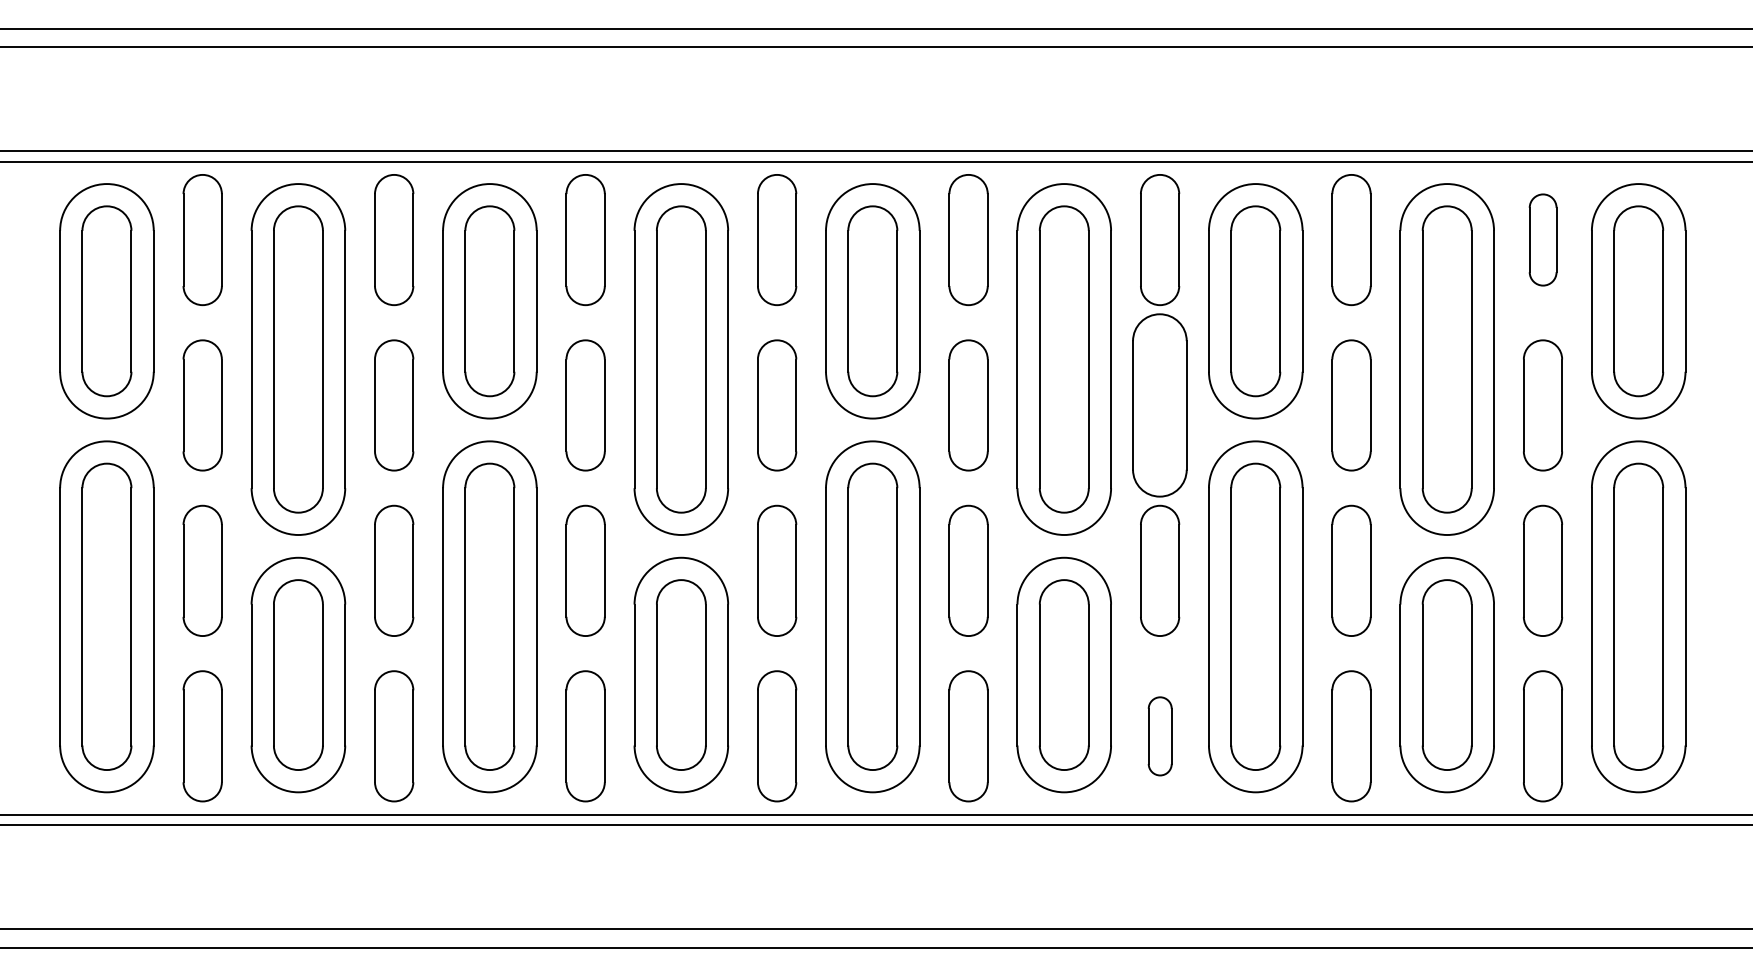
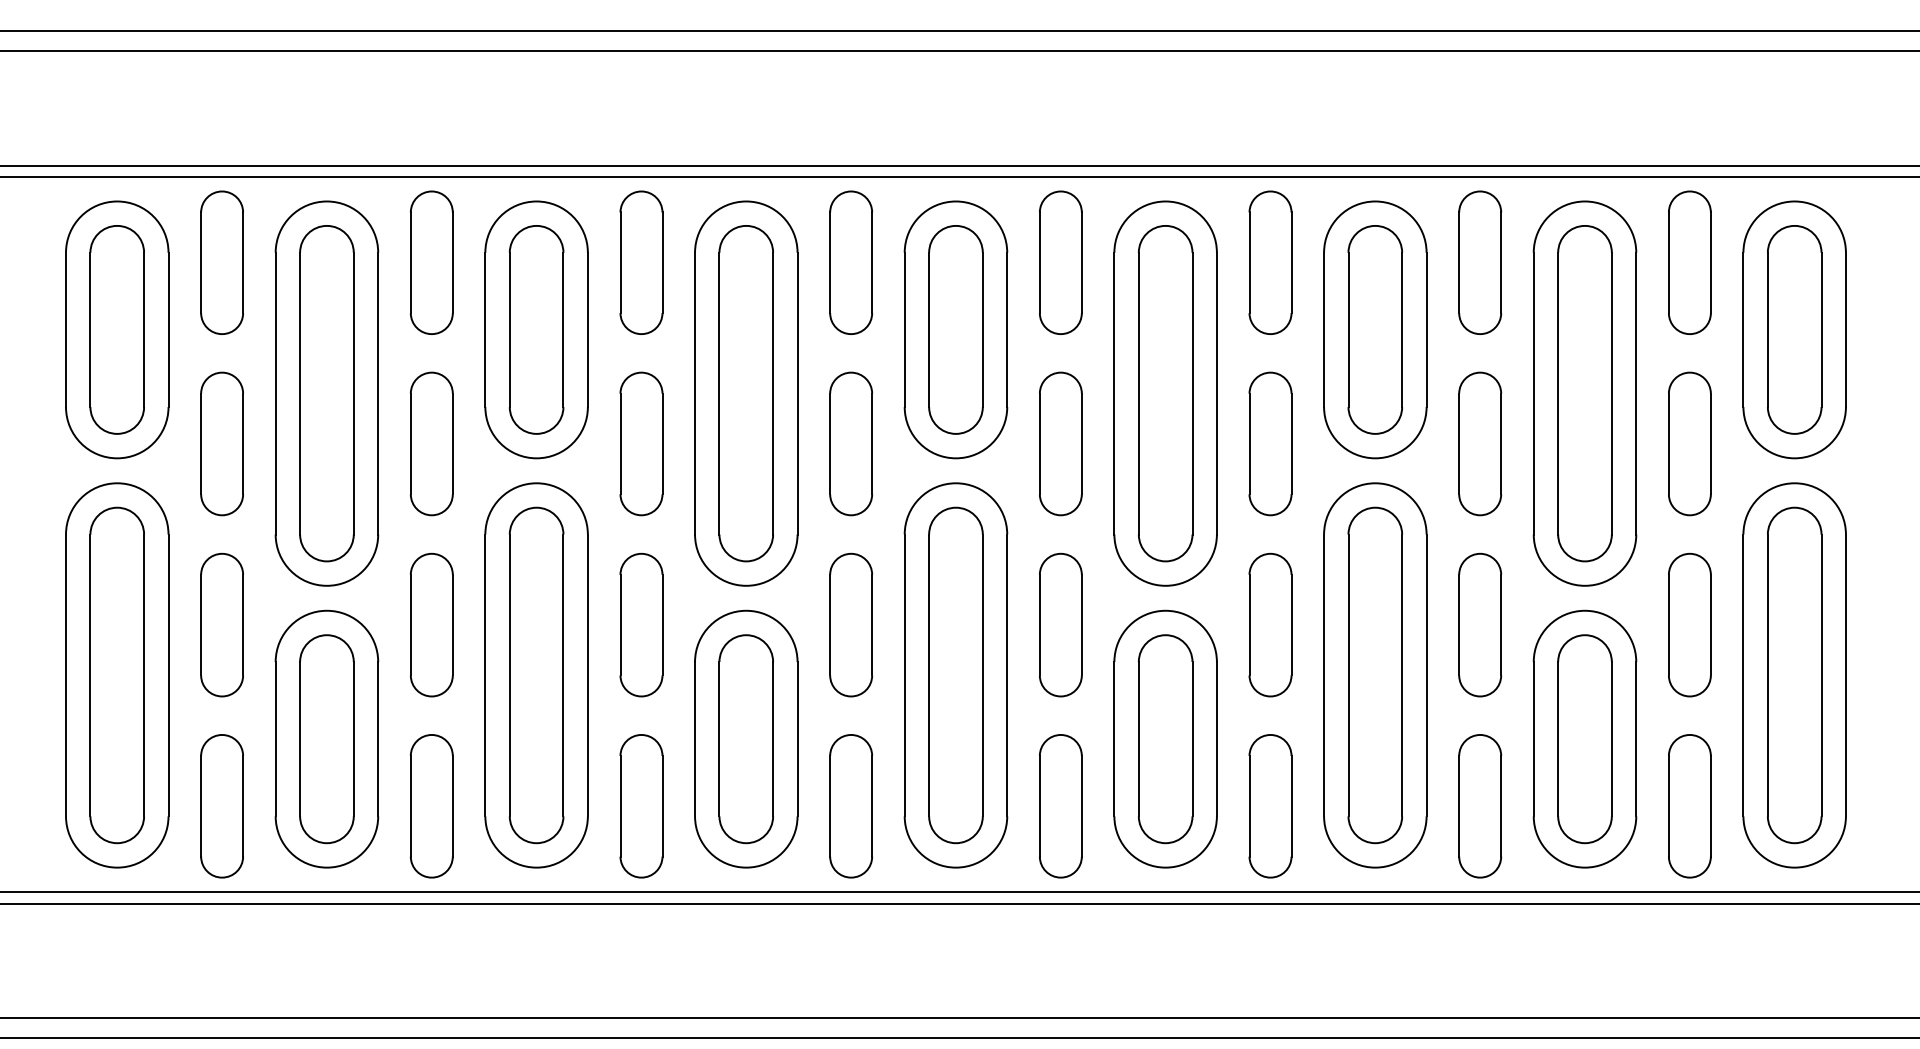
part: (1543, 239) -> (1690, 262), size x1.43
part: (1160, 405) -> (1271, 444), size x0.71
part: (1160, 736) -> (1271, 806), size x1.67

